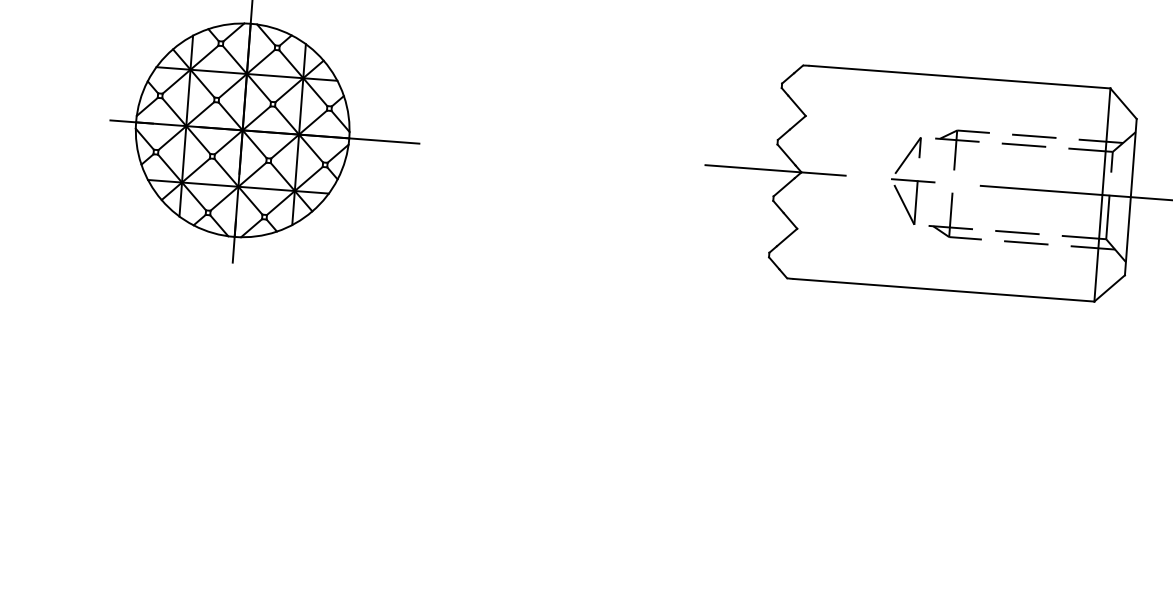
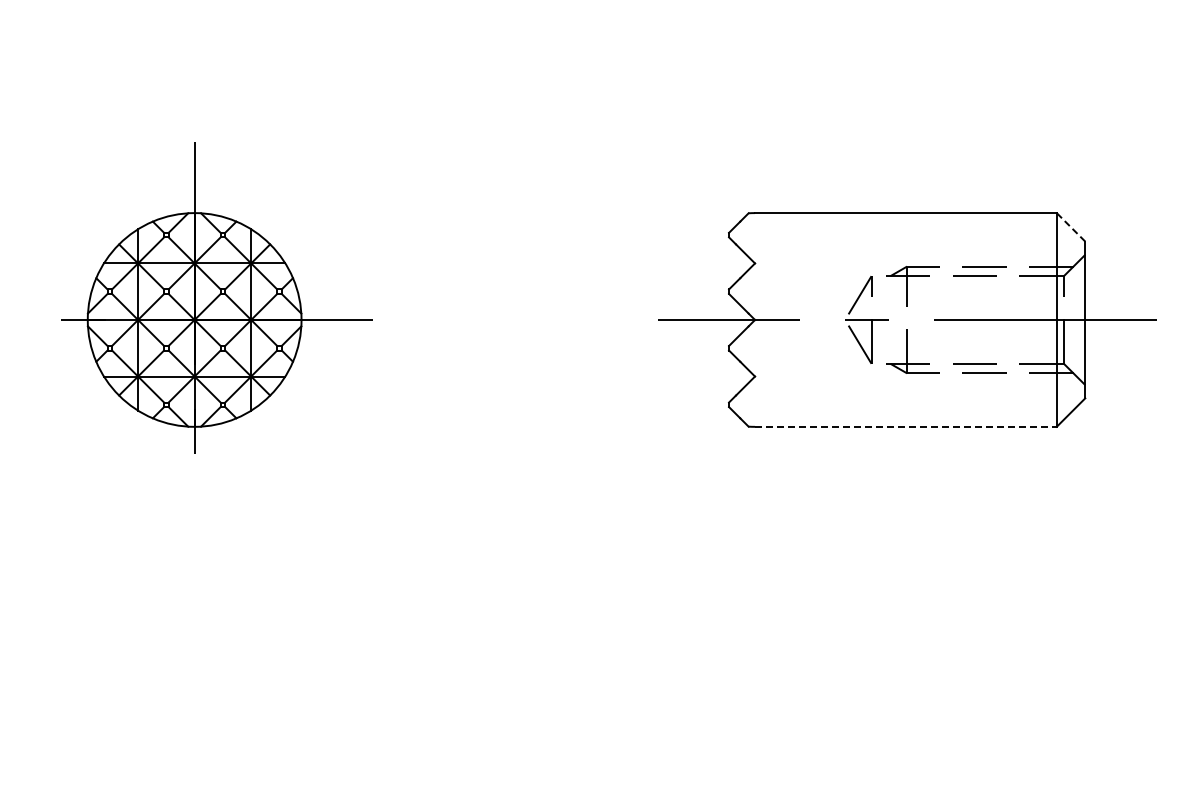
line: (1123, 103) -> (1070, 227), solid -> dashed
line: (943, 289) -> (905, 426), solid -> dashed

